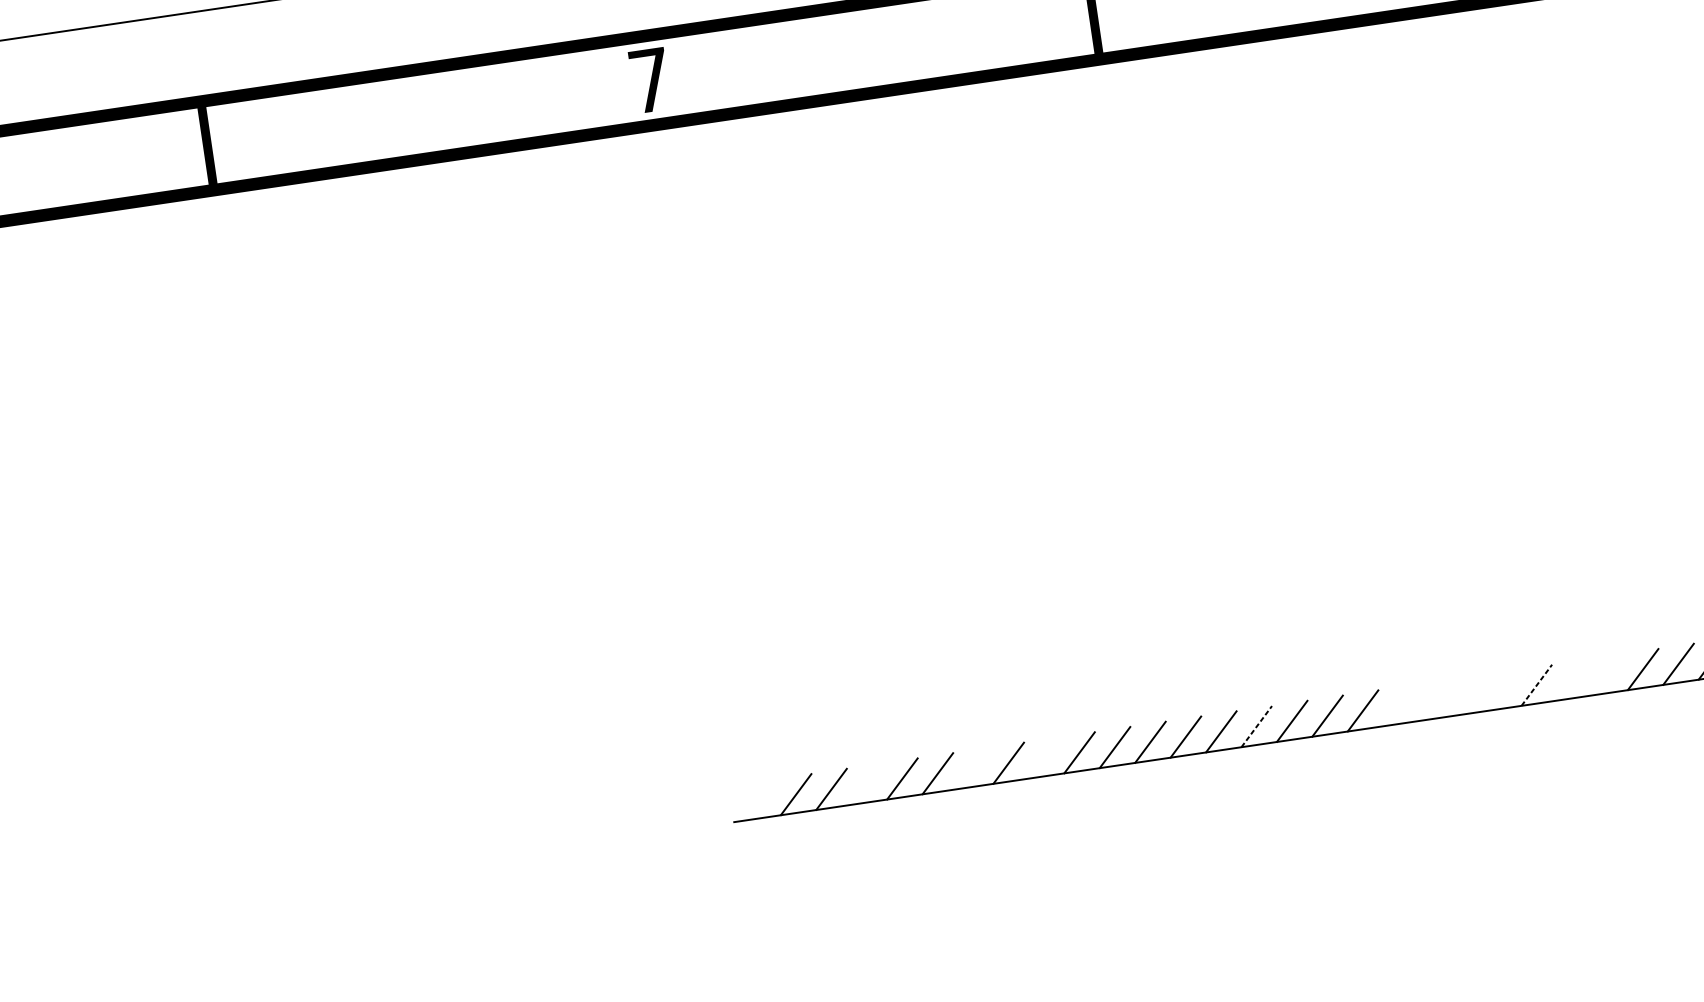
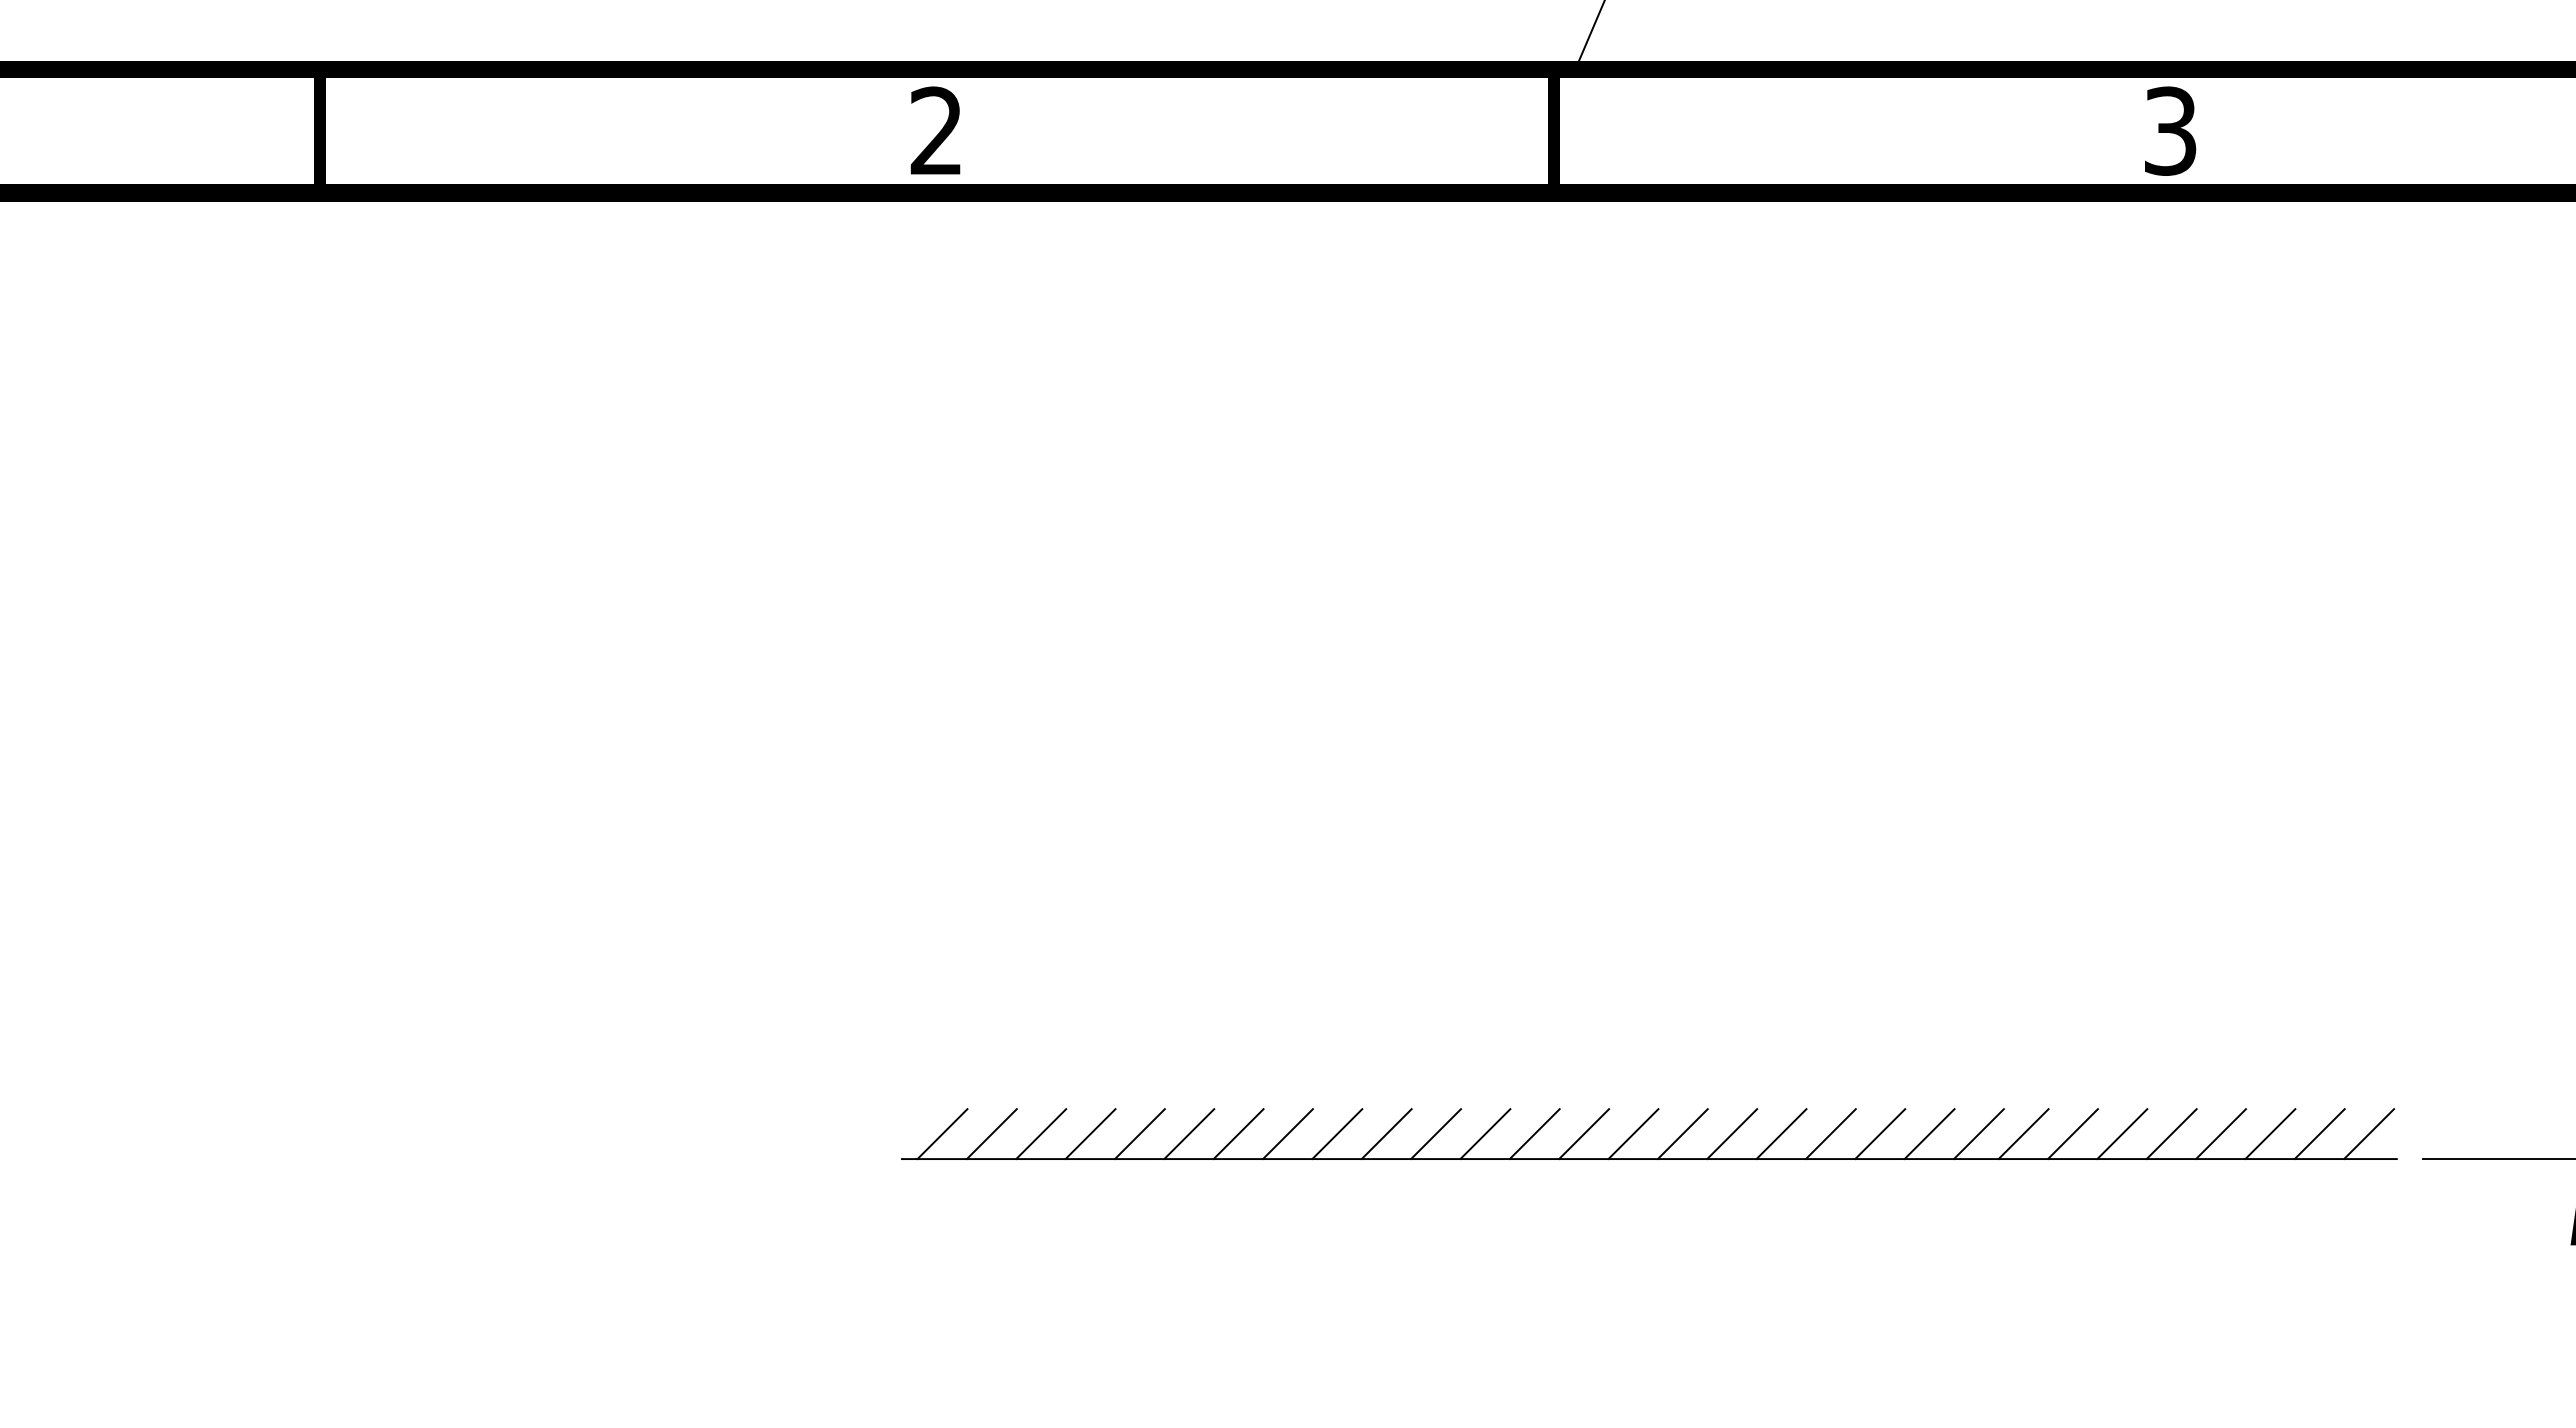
text: (649, 80) -> (935, 130), 7 -> 2
line: (1607, 674) -> (2122, 1133), added
line: (1571, 679) -> (2072, 1133), added
line: (1537, 684) -> (2024, 1133), dashed -> solid
line: (1504, 689) -> (1978, 1133), added
line: (1469, 694) -> (1929, 1133), added
line: (1434, 700) -> (1880, 1133), added
line: (1398, 705) -> (1830, 1133), added
line: (1256, 726) -> (1633, 1133), dashed -> solid
line: (1044, 757) -> (1337, 1133), added
line: (973, 768) -> (1238, 1133), added
line: (866, 783) -> (1090, 1133), added
line: (760, 799) -> (942, 1133), added

